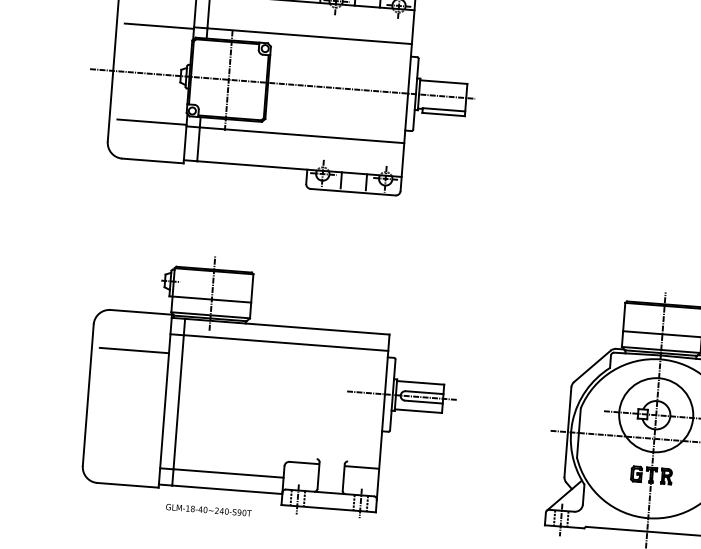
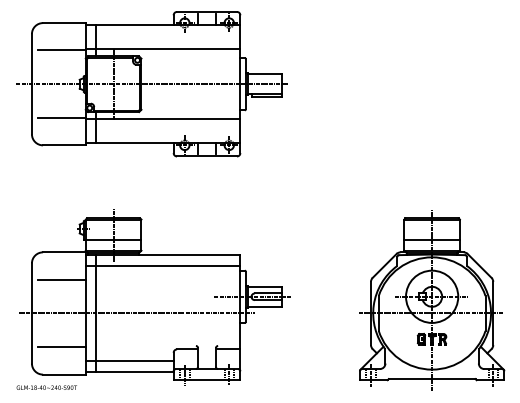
line: (236, 406) -> (136, 313), added
line: (126, 446) -> (61, 347), added
text: (208, 509) -> (46, 387), moved

